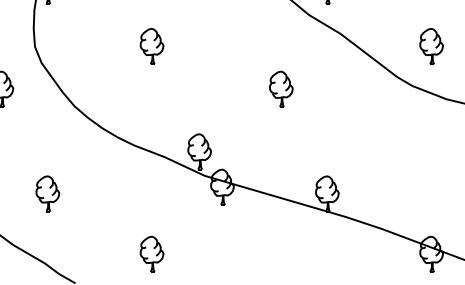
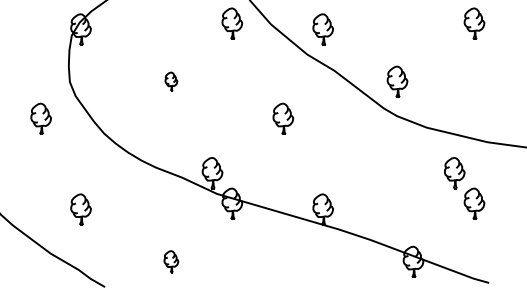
part: (152, 46) -> (171, 81), size x0.6
part: (431, 46) -> (397, 81), moved
part: (152, 253) -> (171, 261), size x0.7

